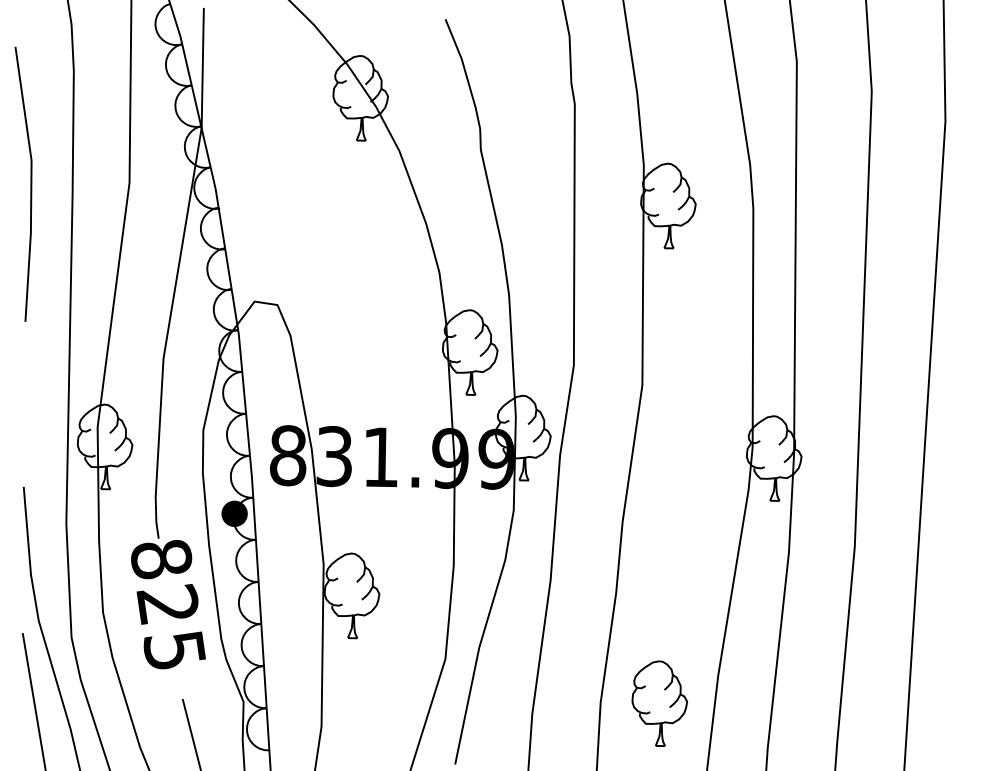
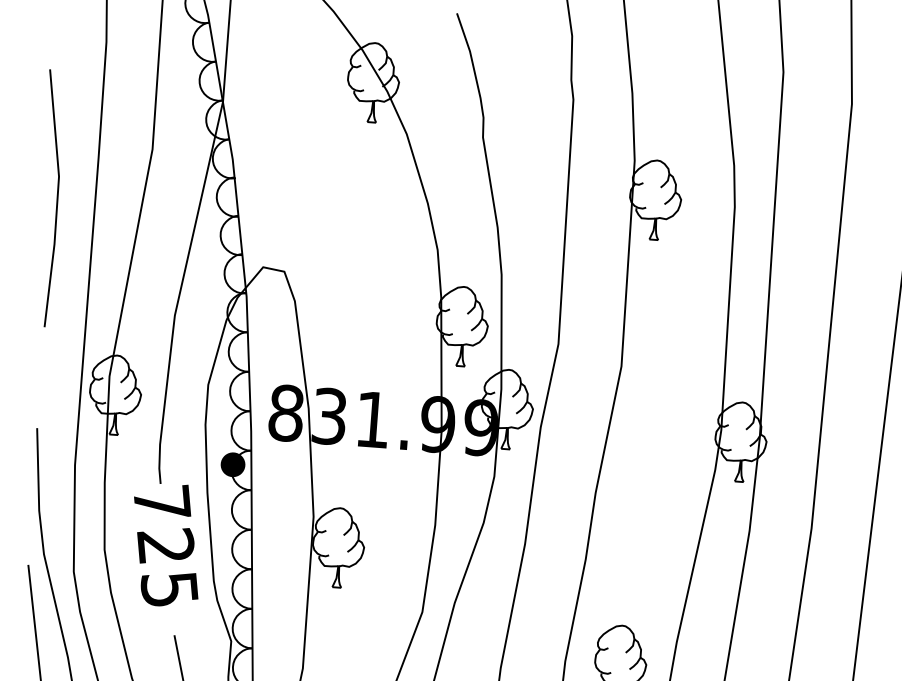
line: (30, 183) -> (56, 198), moved
text: (162, 558) -> (163, 502), 825 -> 725

